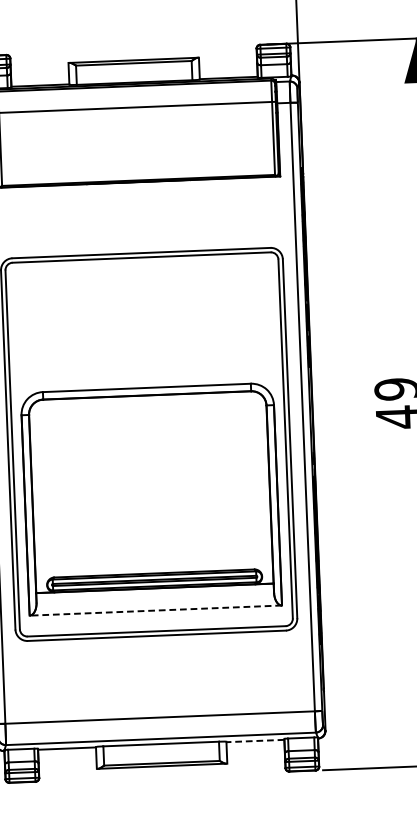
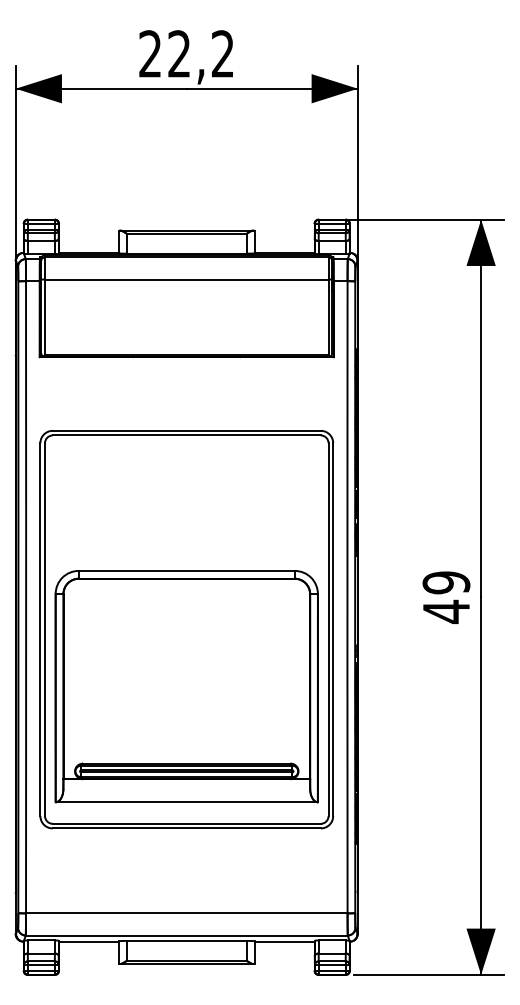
line: (155, 610) -> (186, 802), dashed -> solid
line: (255, 740) -> (284, 941), dashed -> solid

